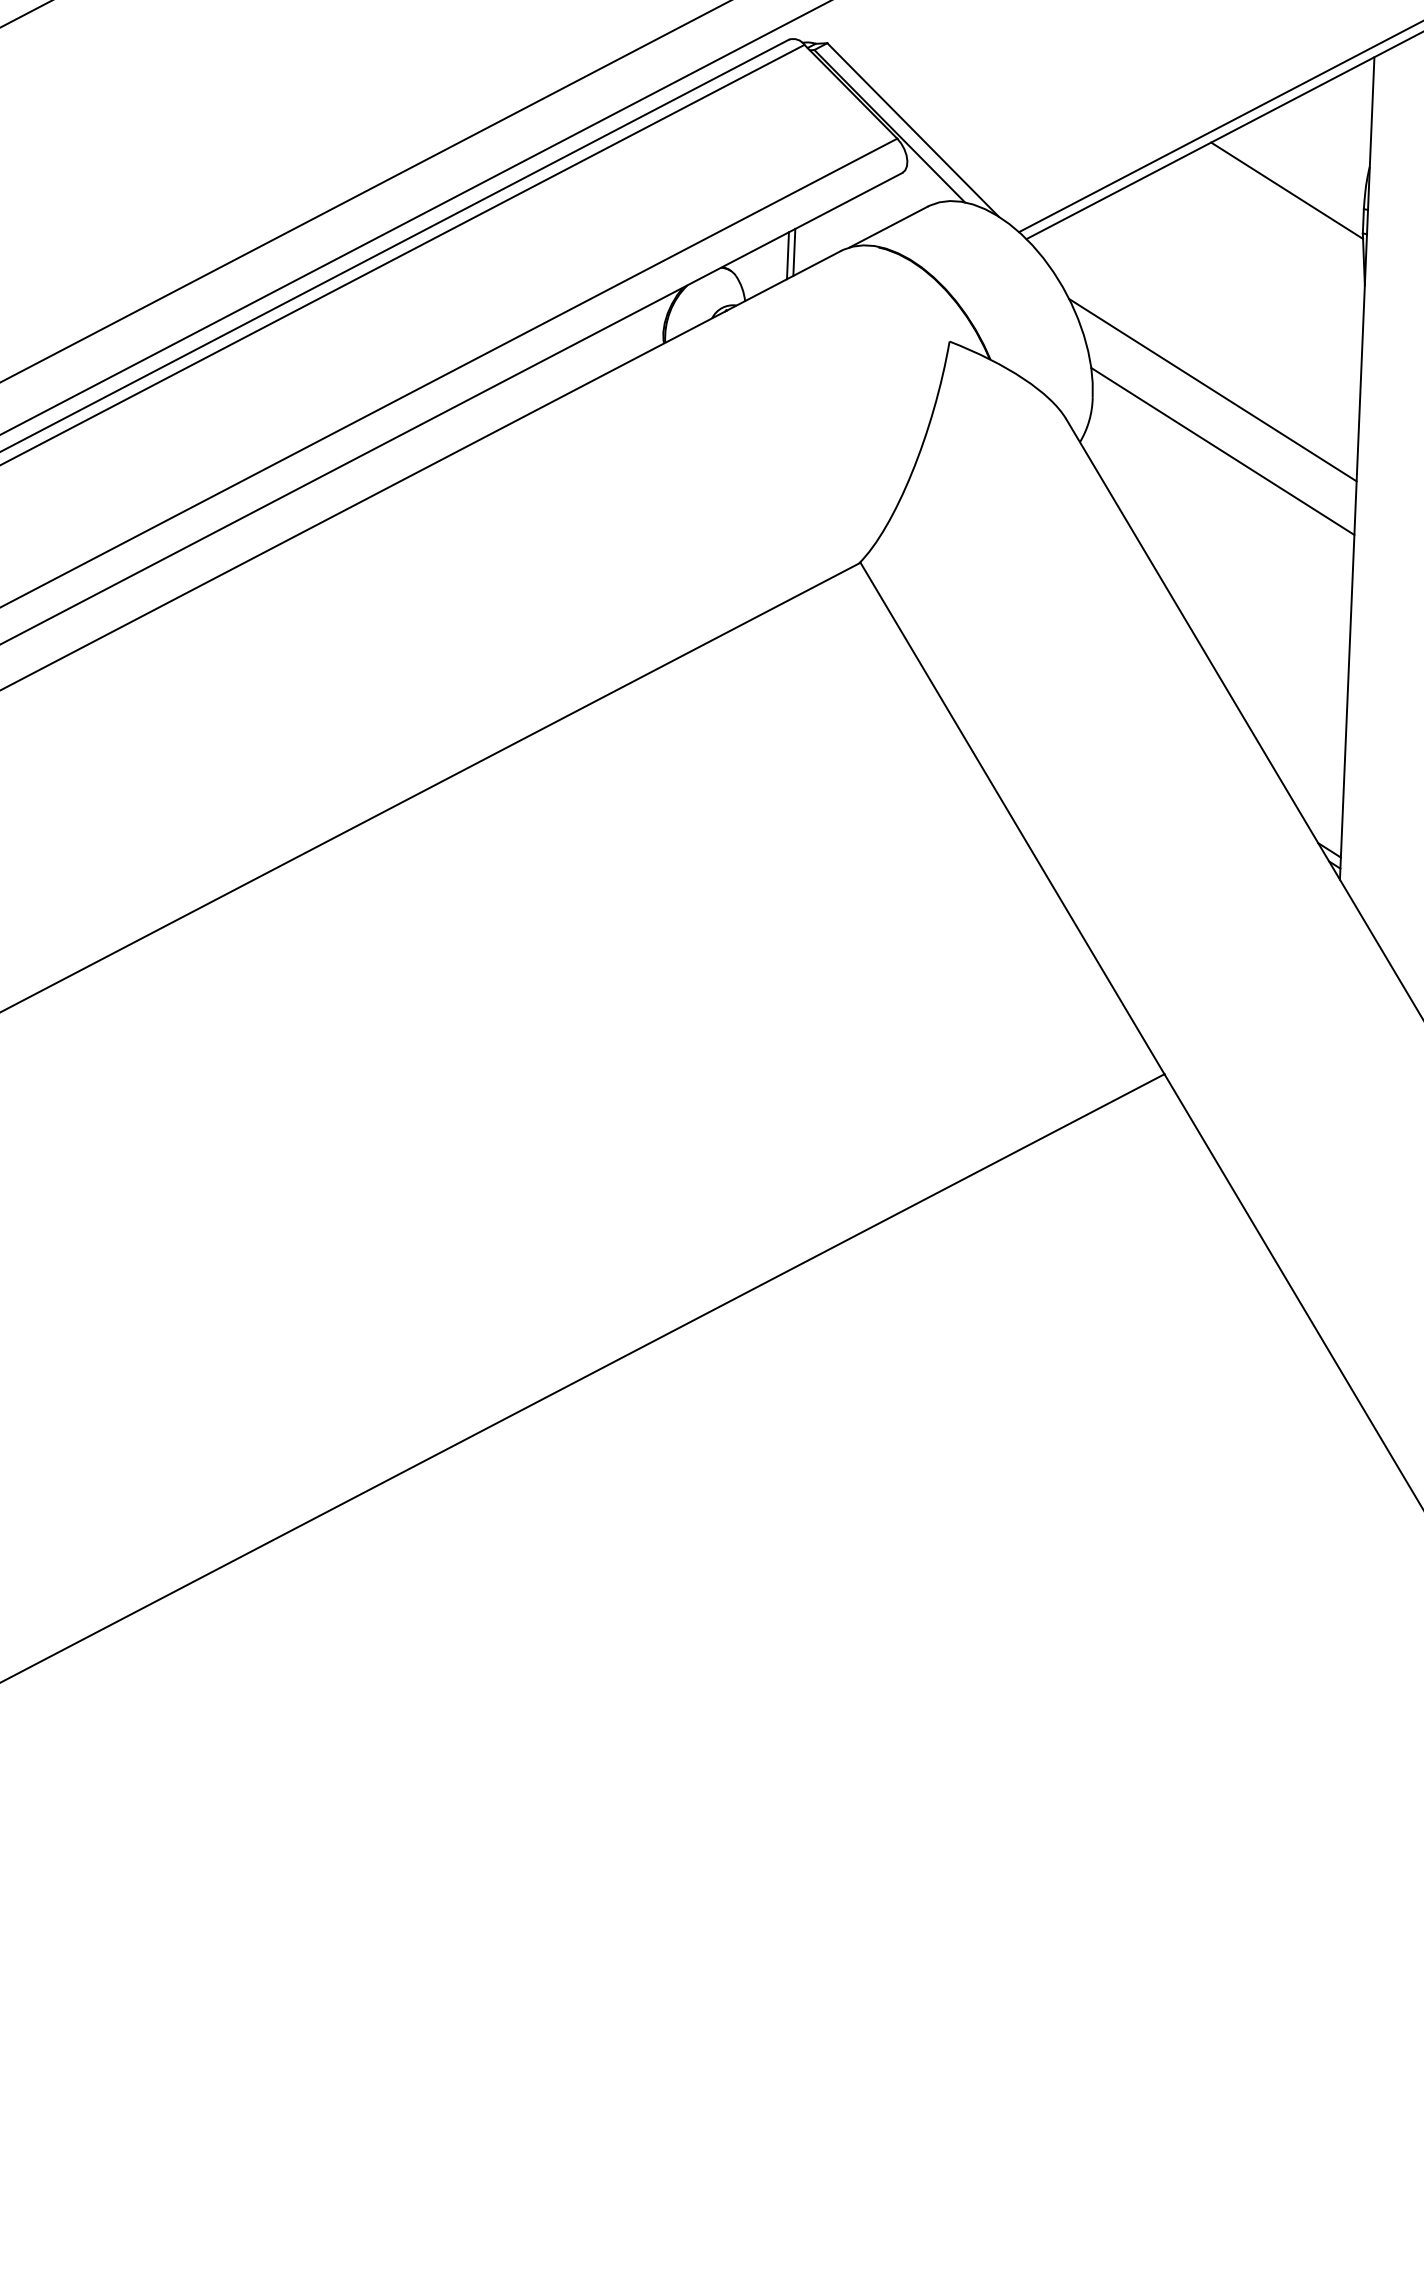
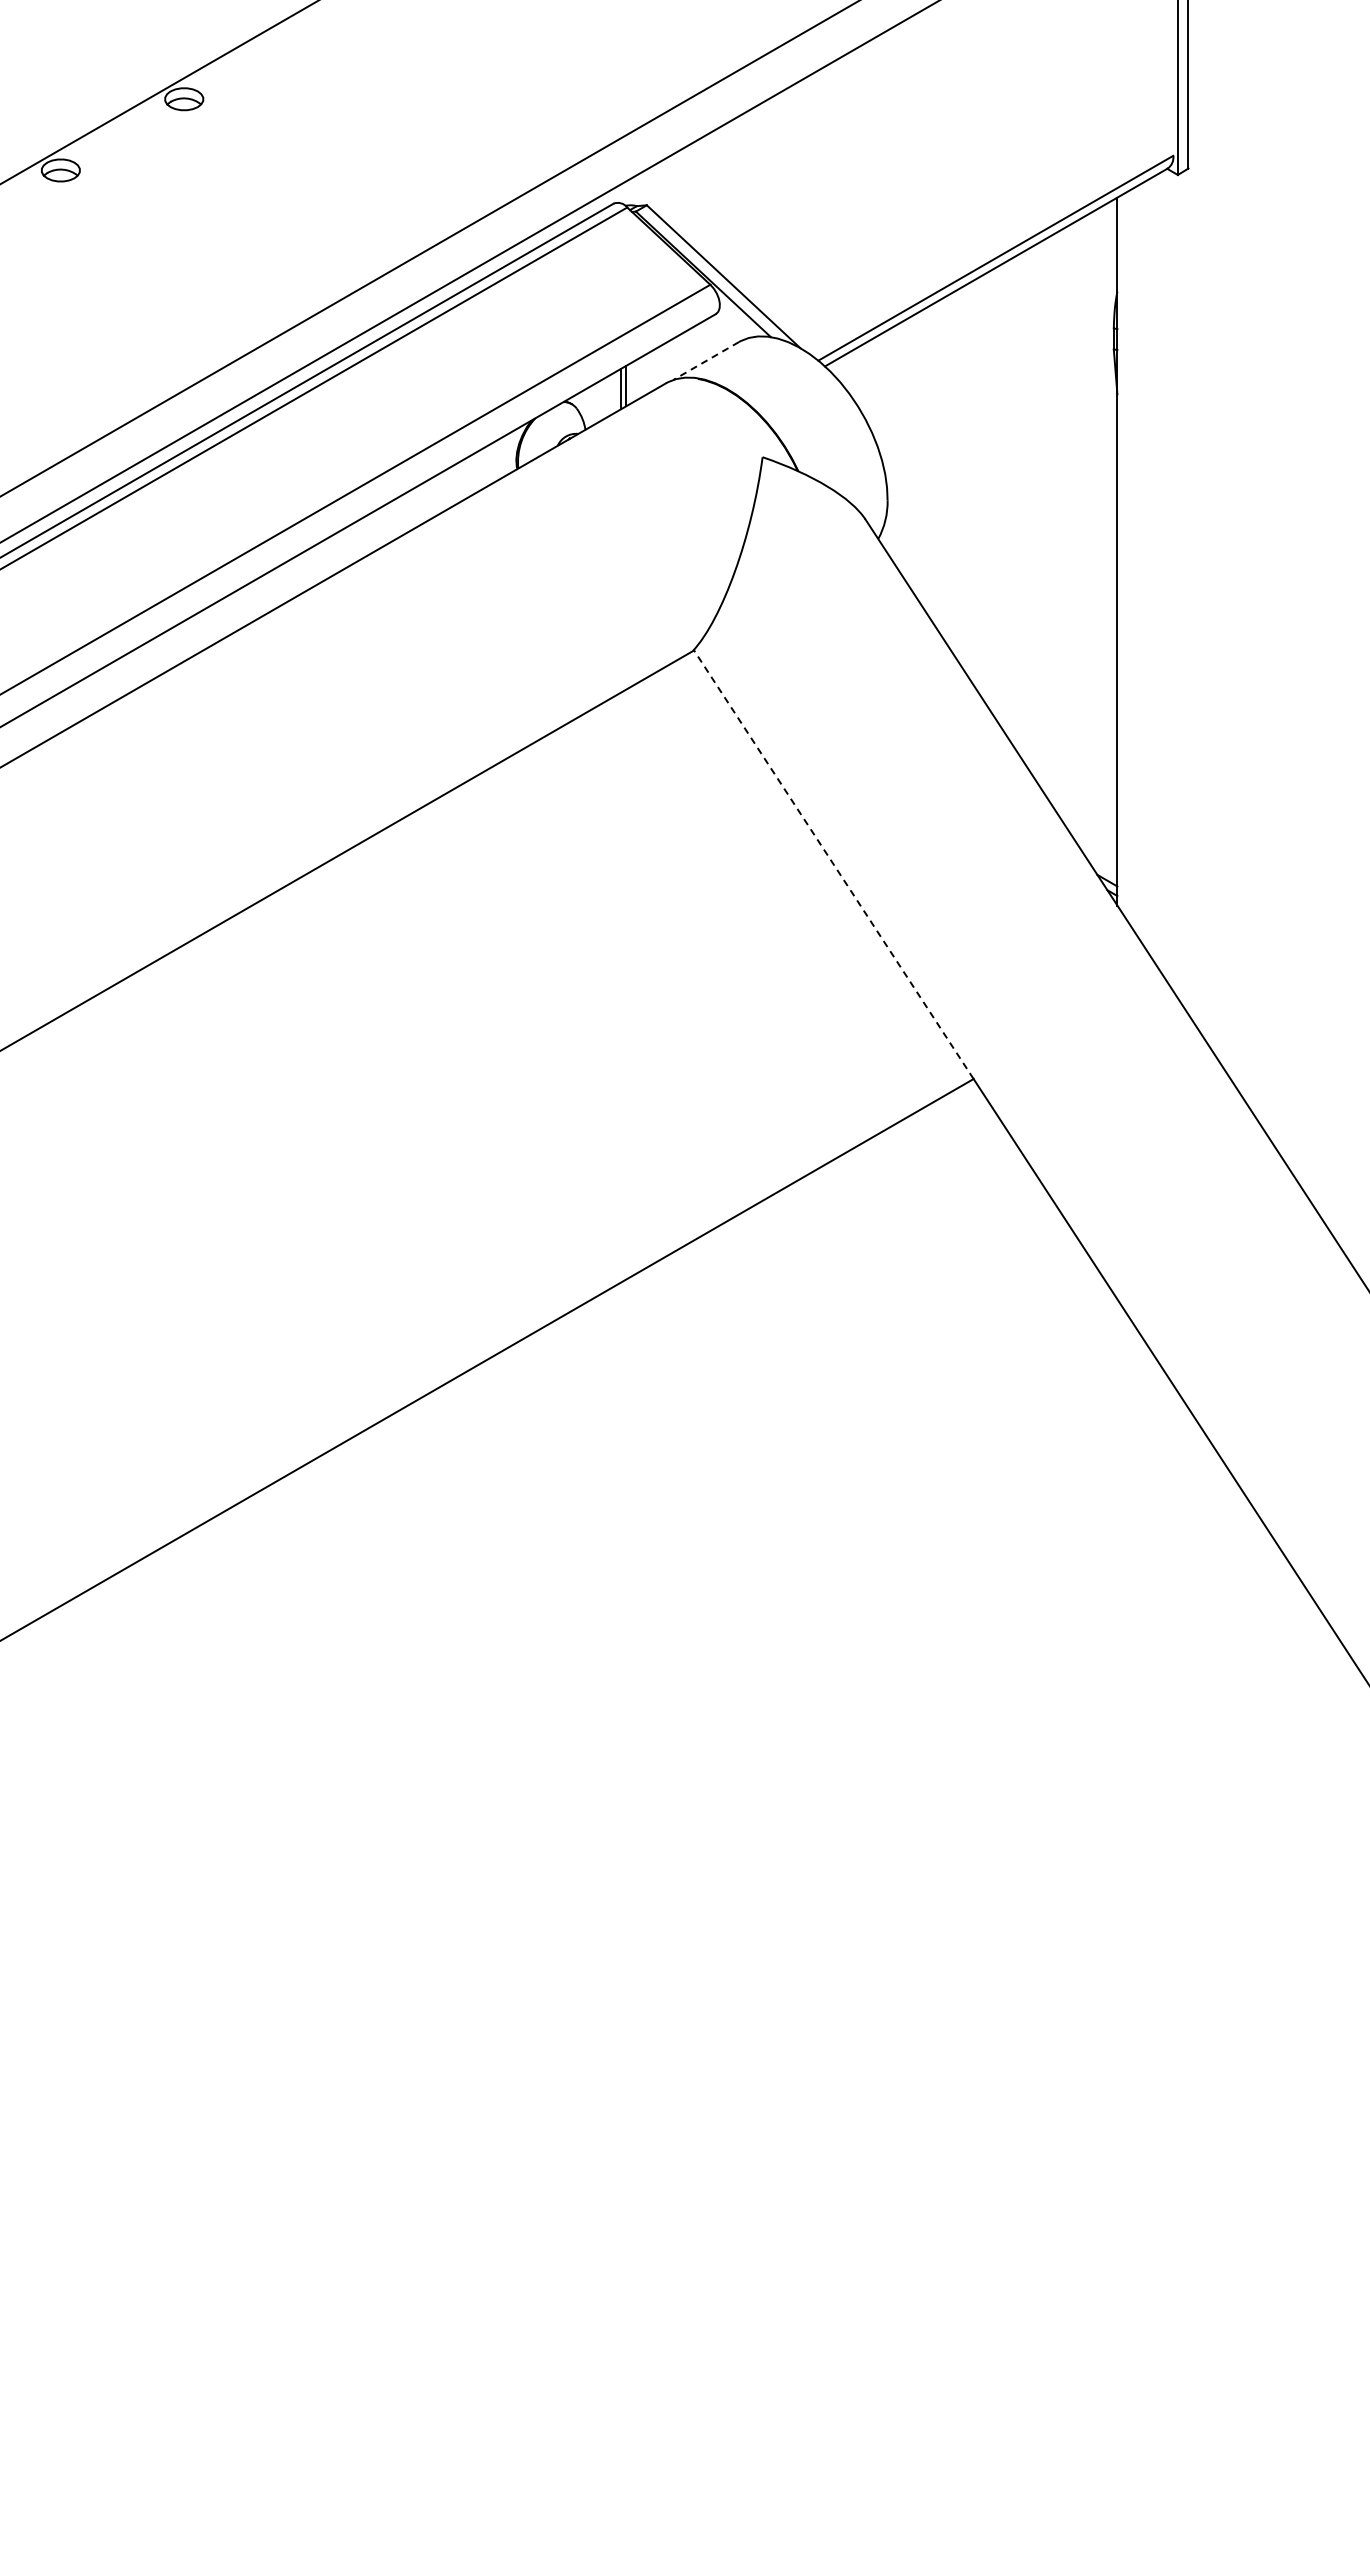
line: (1287, 190) -> (1047, 315), removed
line: (889, 227) -> (706, 361), solid -> dashed
line: (1212, 390) -> (990, 489), removed
line: (1223, 451) -> (1001, 541), removed
line: (1012, 818) -> (833, 864), solid -> dashed

